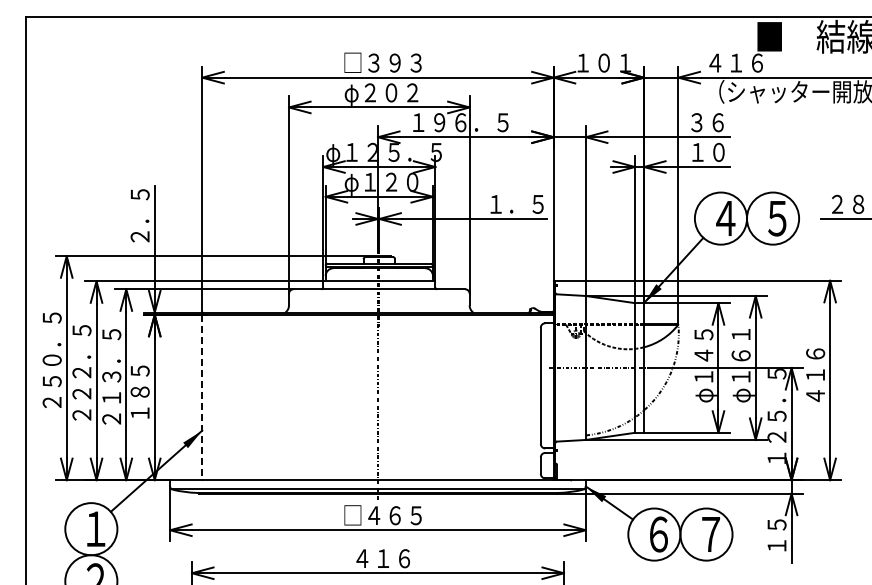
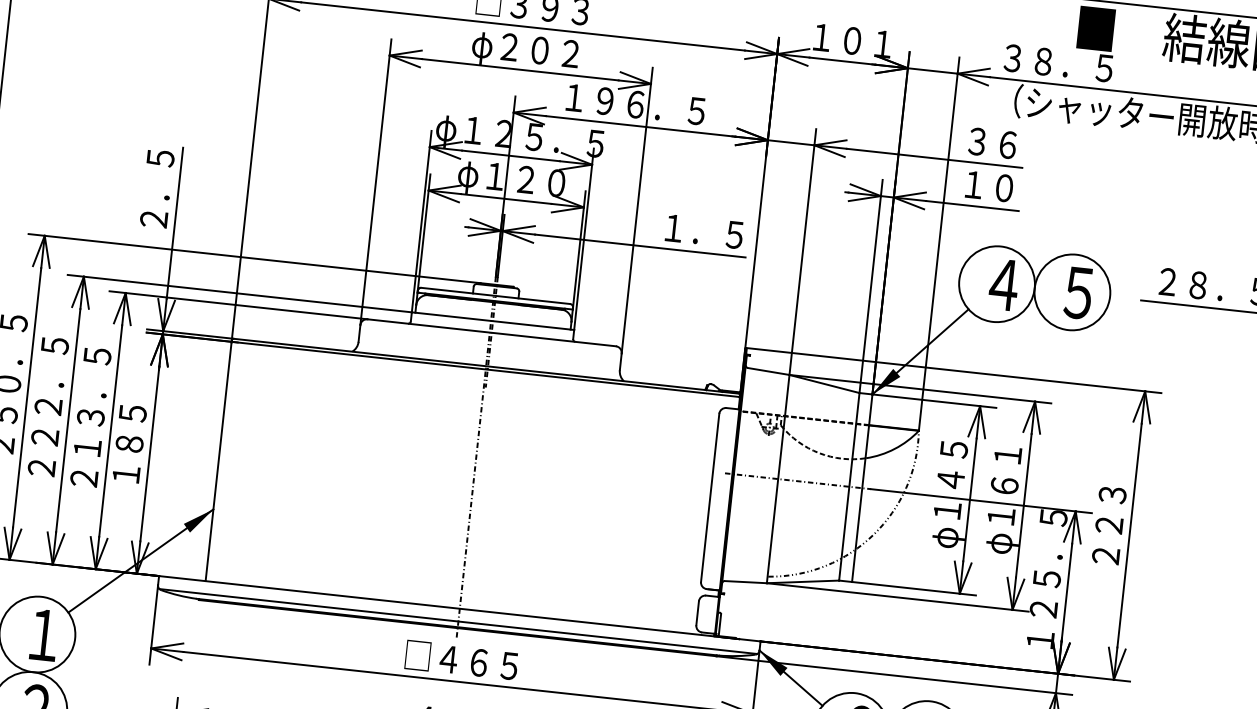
text: (746, 62) -> (1058, 62), ４１６ -> ３８．５
text: (815, 375) -> (1109, 526), ４１６ -> ２２３
line: (202, 398) -> (218, 462), dashed -> solid

